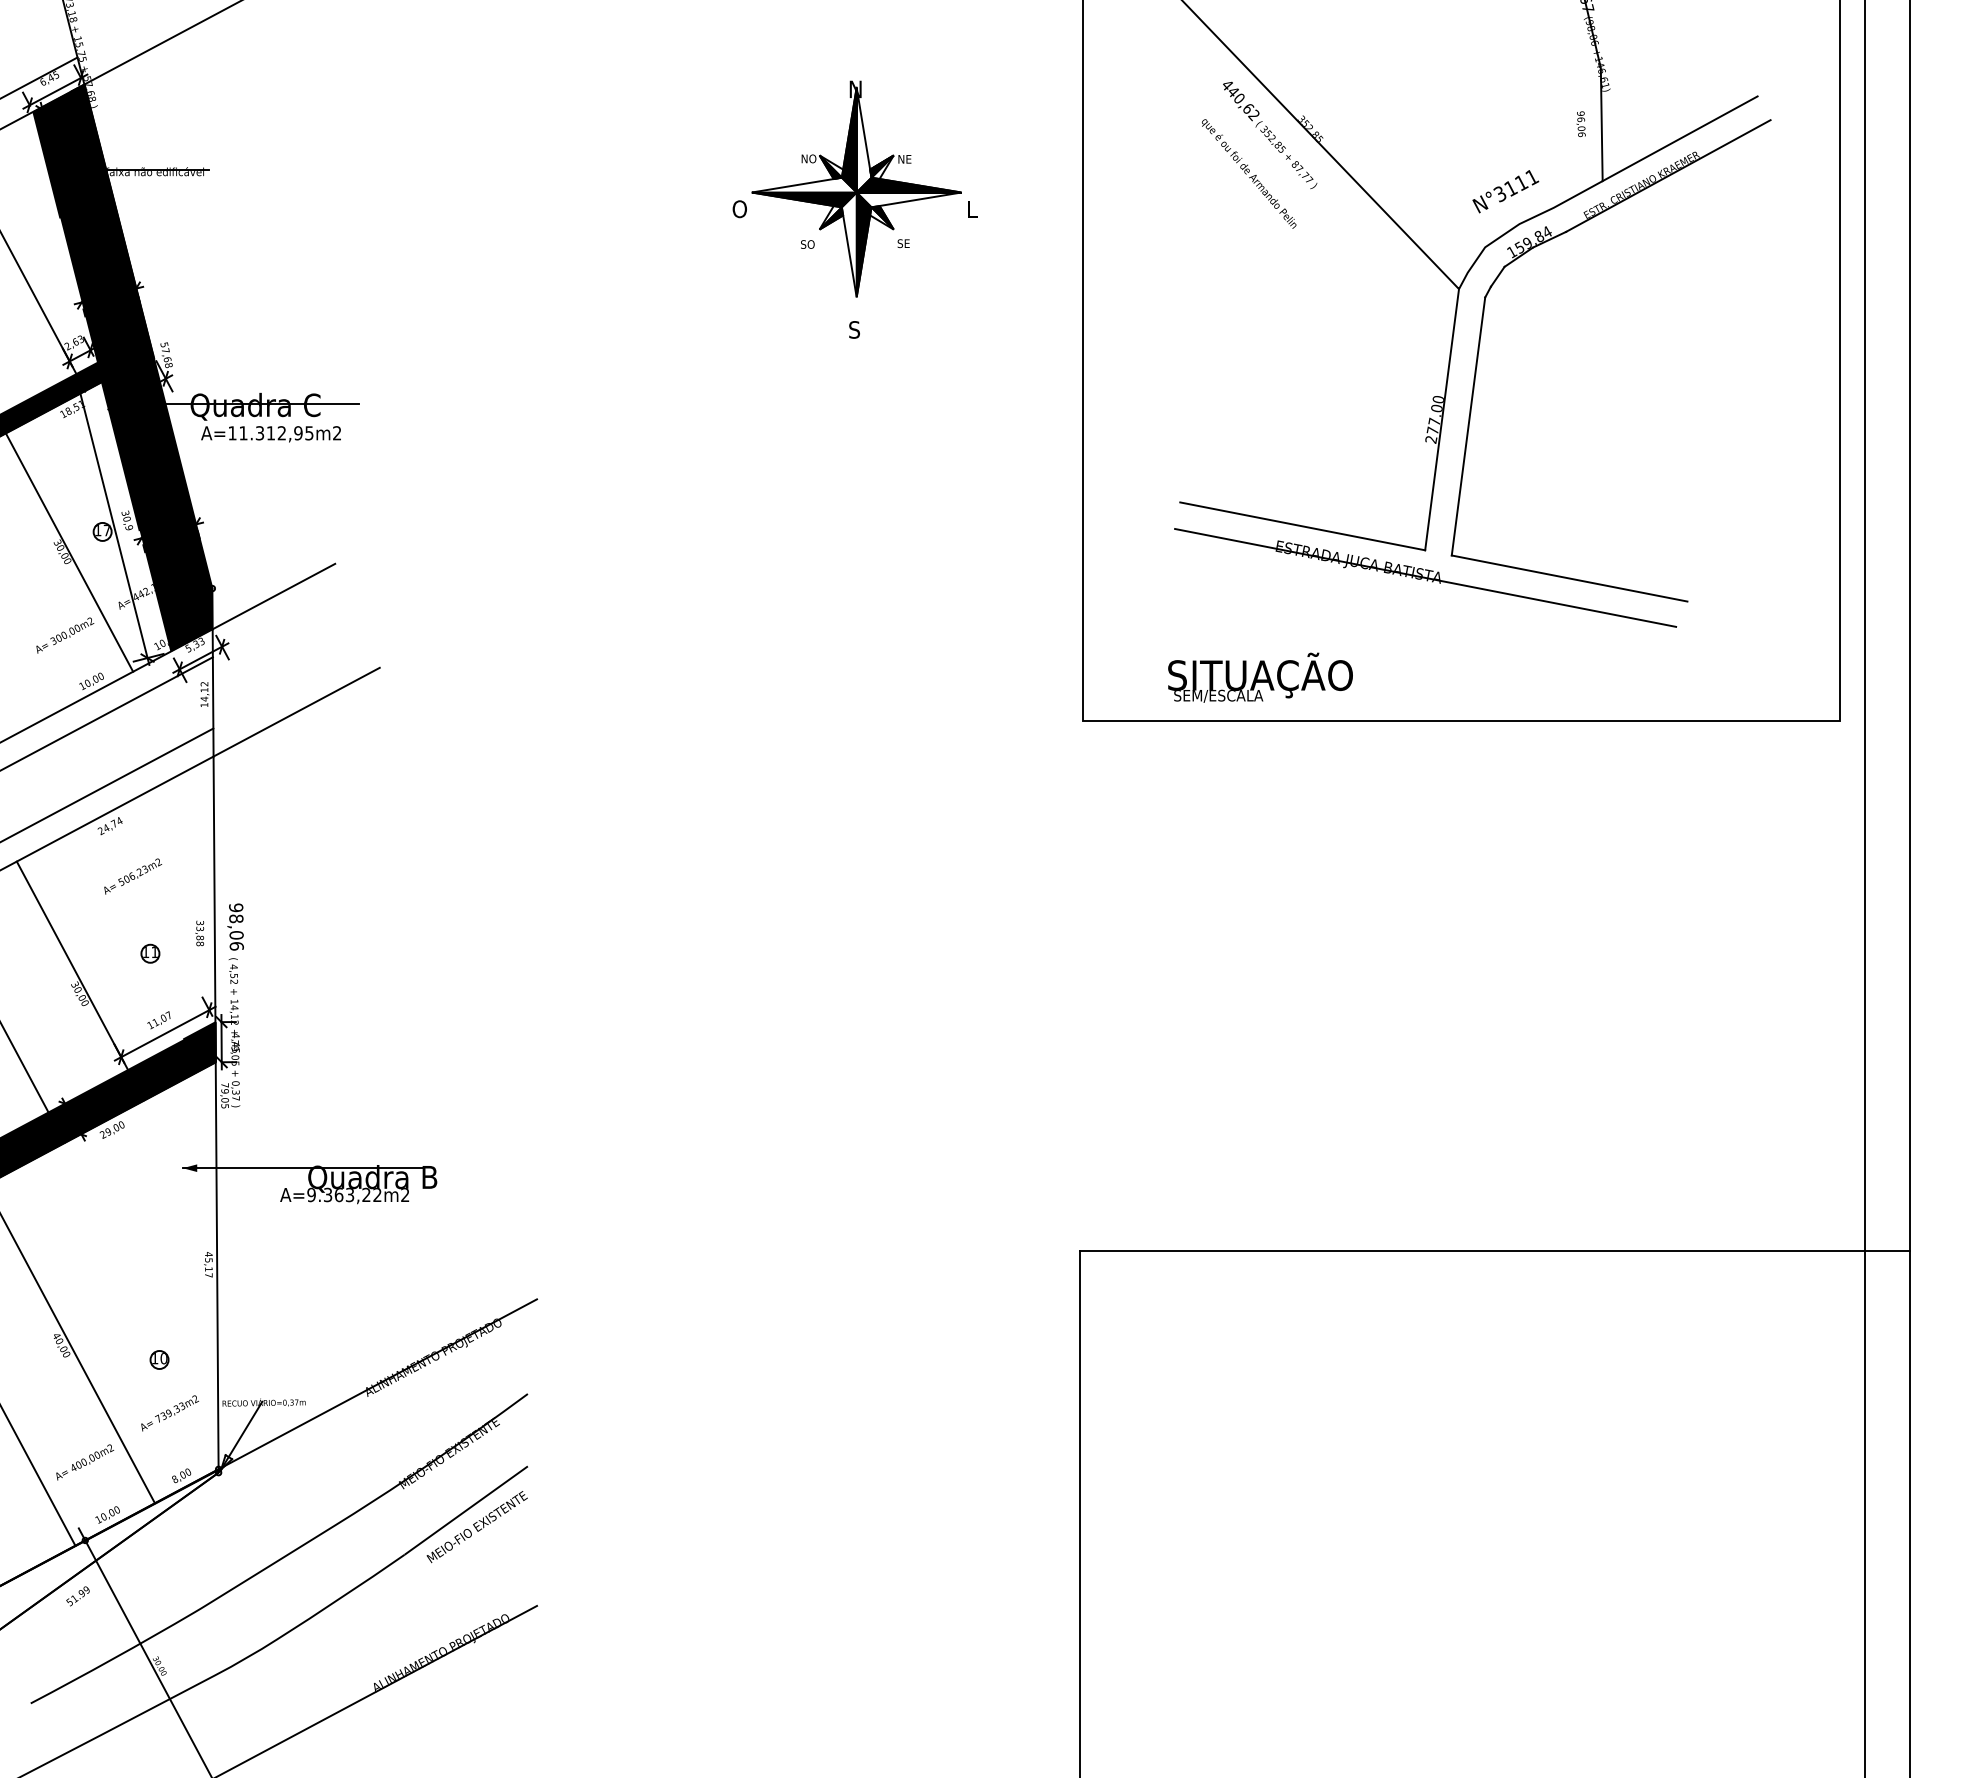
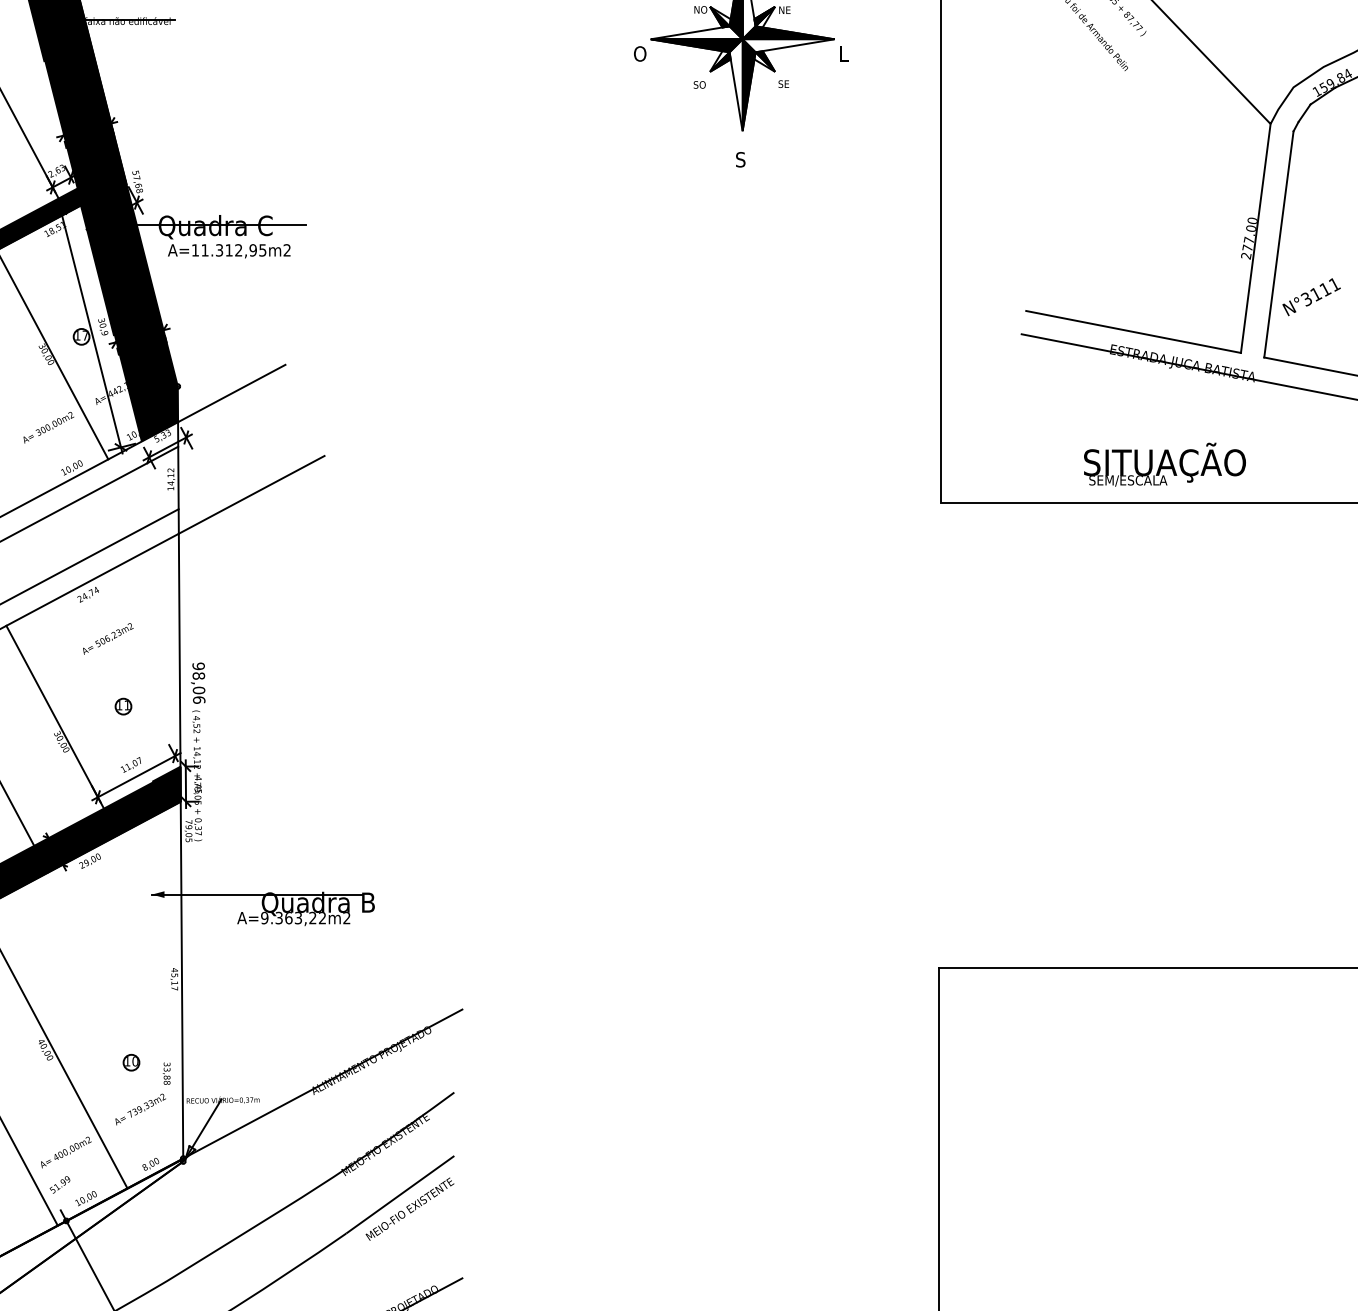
text: (1505, 191) -> (1311, 297), moved
text: (1260, 677) -> (1164, 464), moved
text: (199, 933) -> (166, 1073), moved
text: (77, 1596) -> (59, 1185), moved

